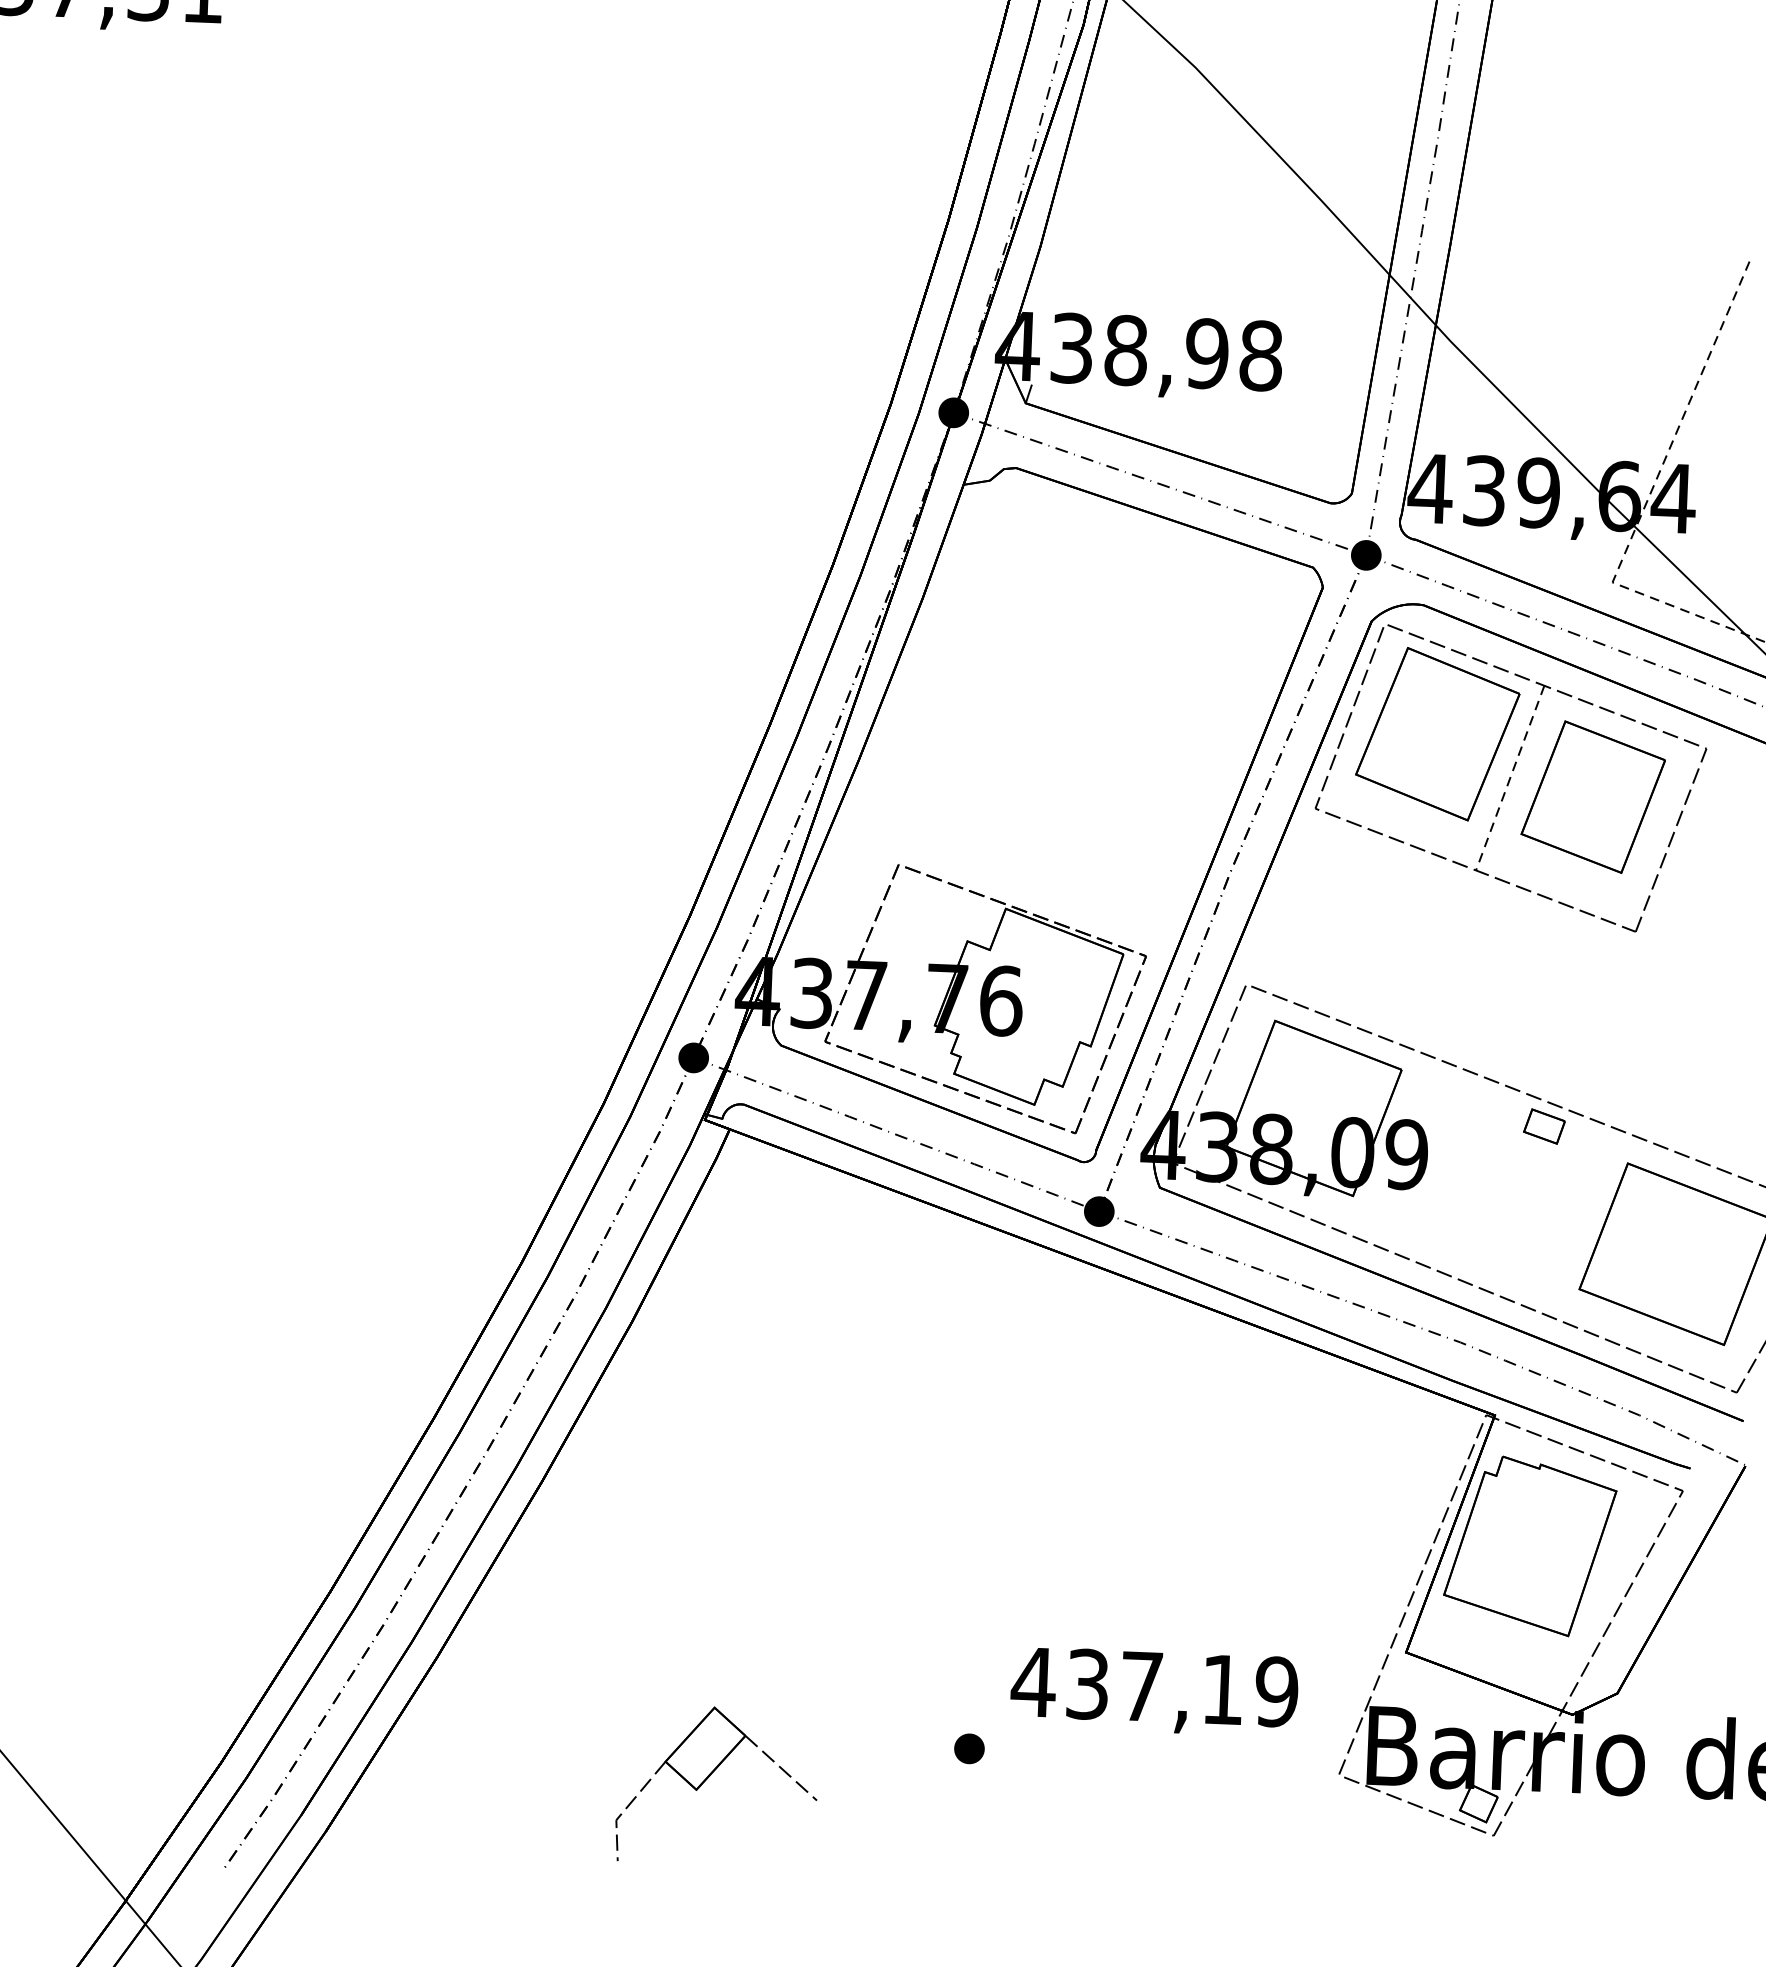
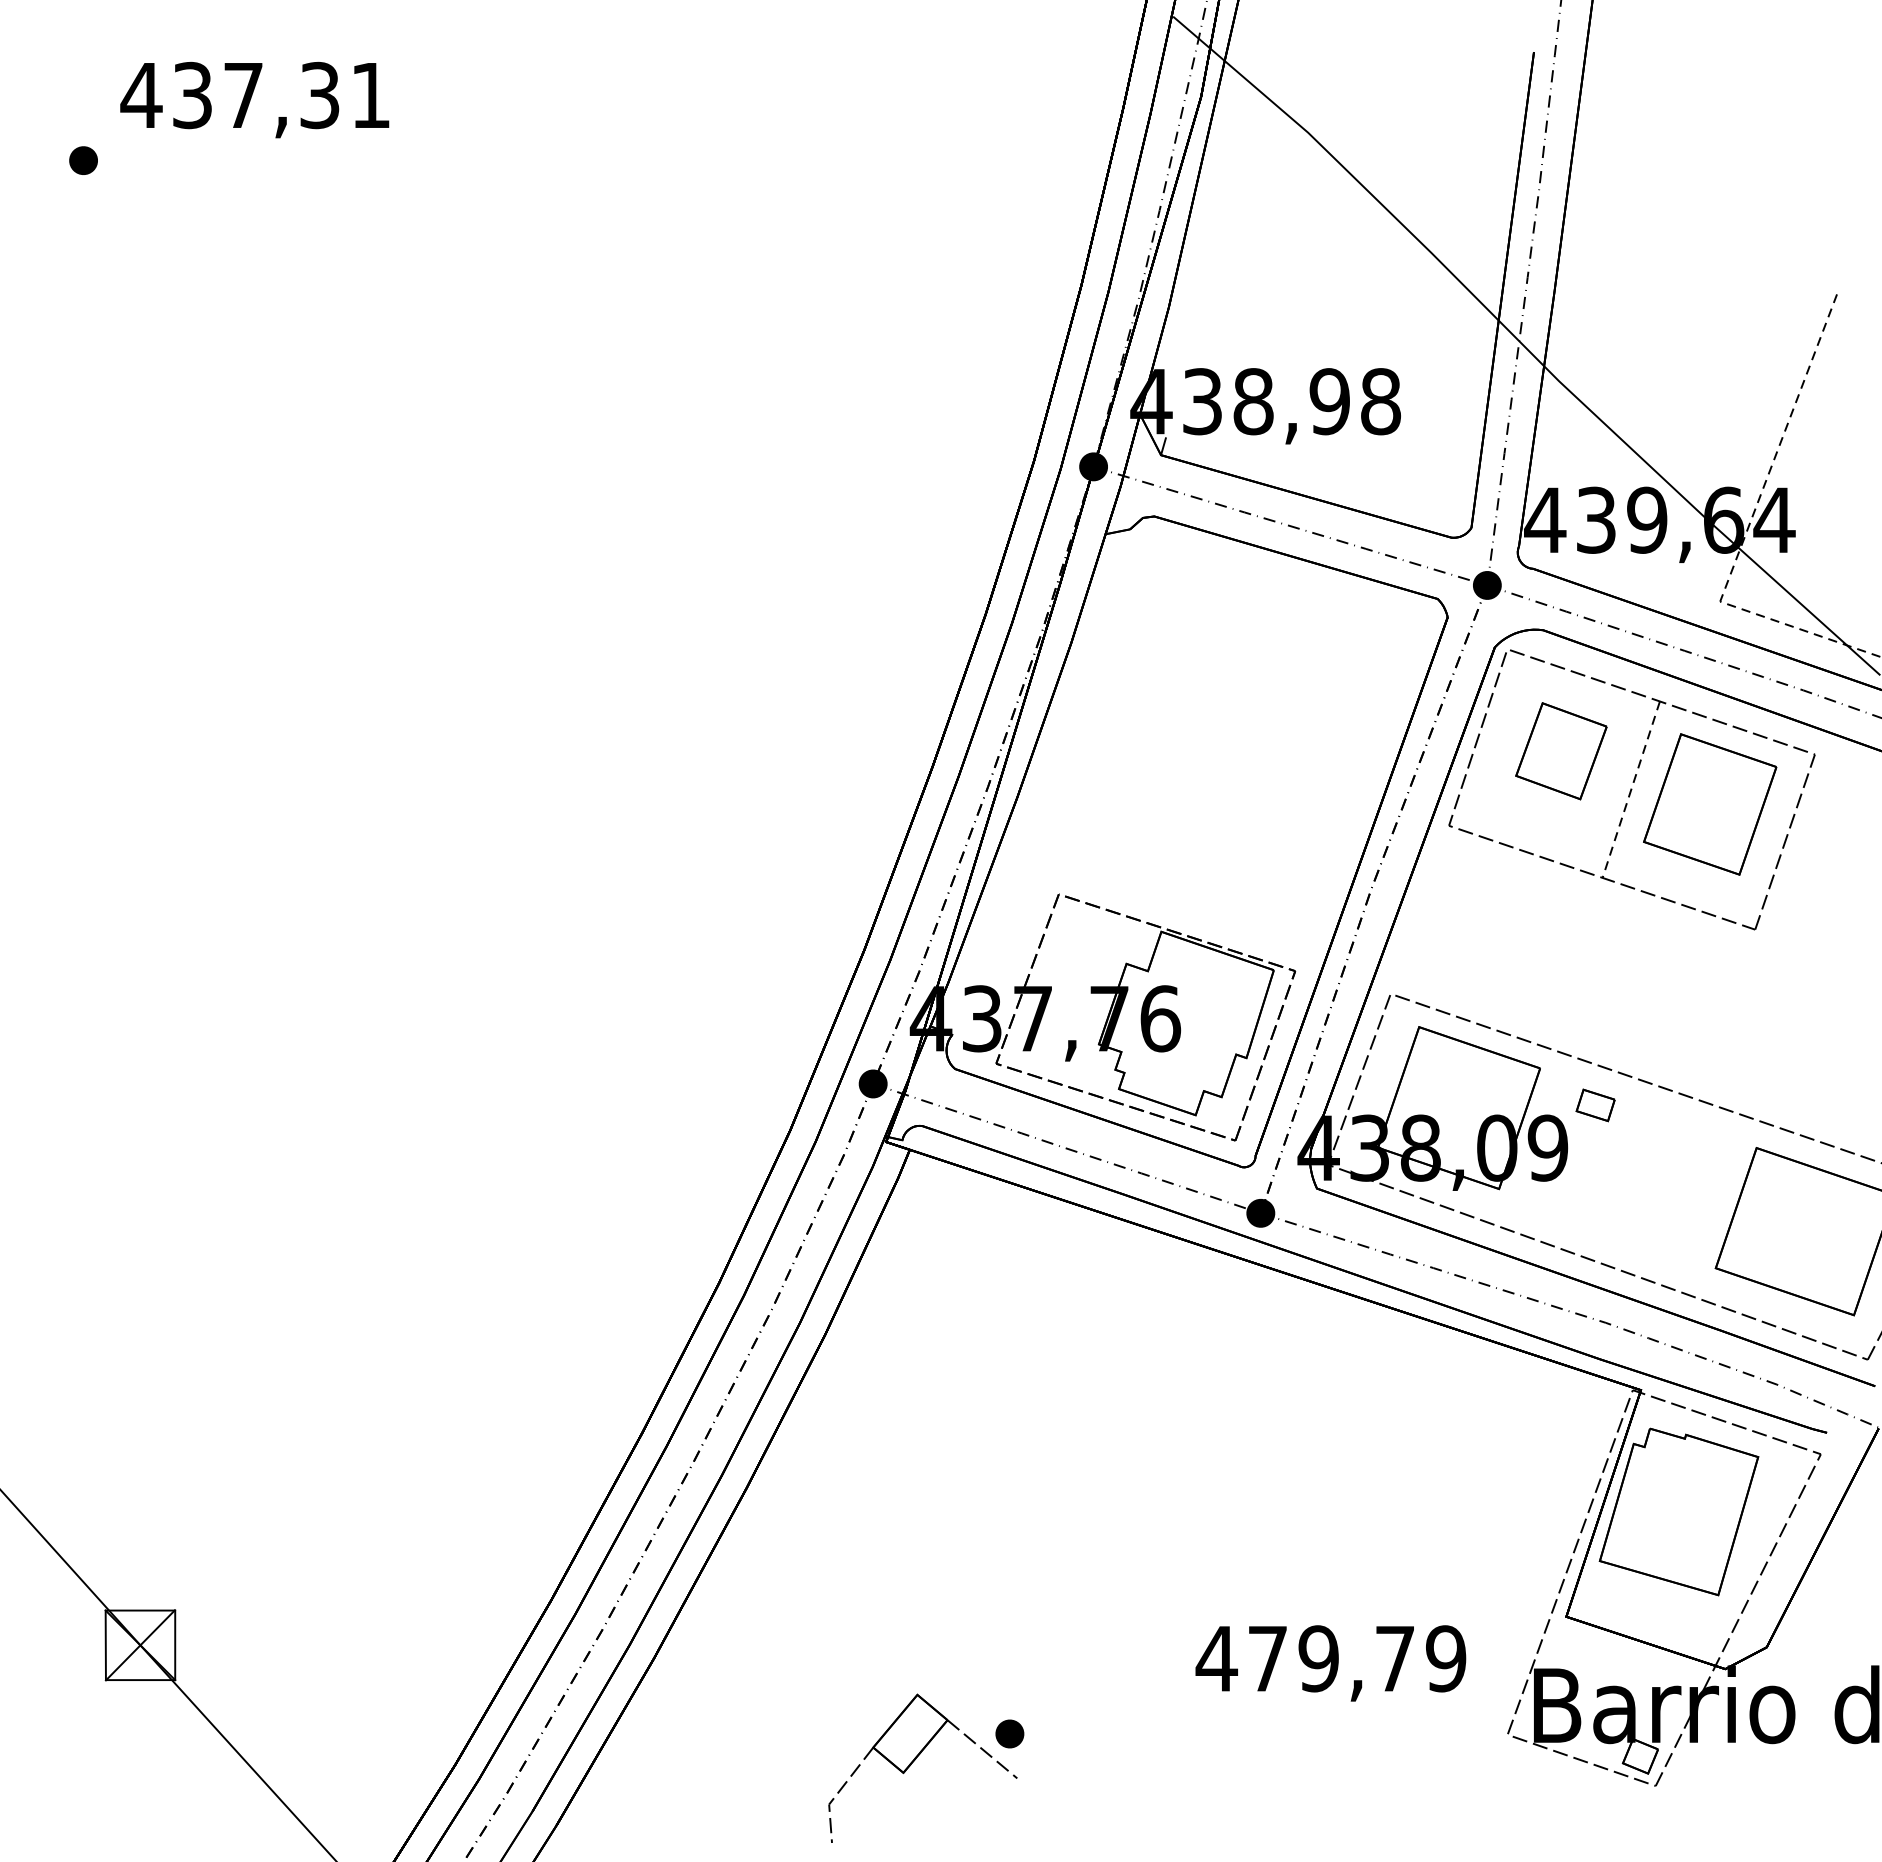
part: (1437, 734) -> (1561, 751), size x0.6
part: (1544, 1126) -> (1595, 1105), moved
text: (1154, 1686) -> (1330, 1658), 437,19 -> 479,79
part: (969, 1748) -> (1009, 1733), moved

